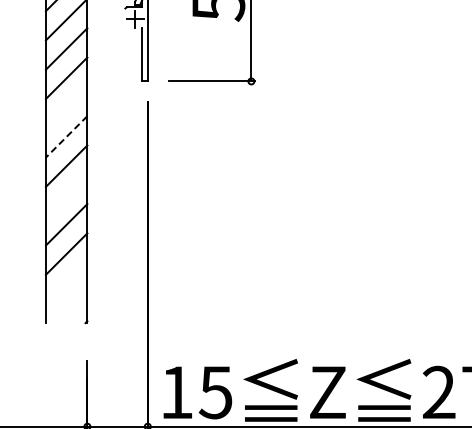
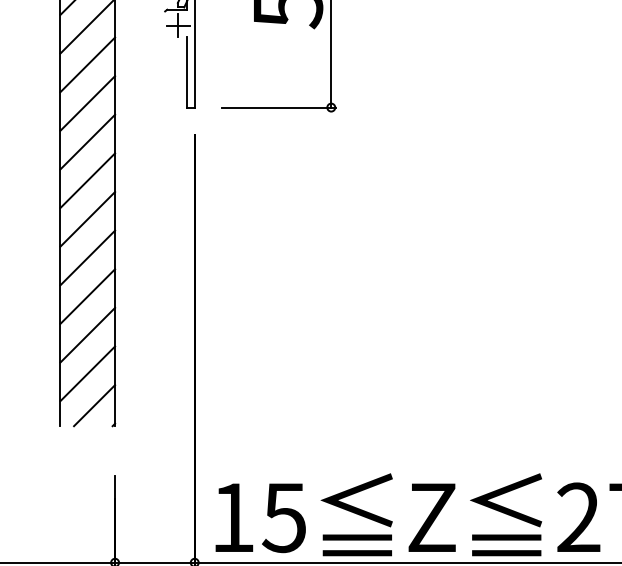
line: (66, 107) -> (87, 141), added
line: (66, 137) -> (87, 181), dashed -> solid
line: (66, 195) -> (87, 257), added
line: (66, 283) -> (87, 373), added
line: (71, 307) -> (94, 405), added

